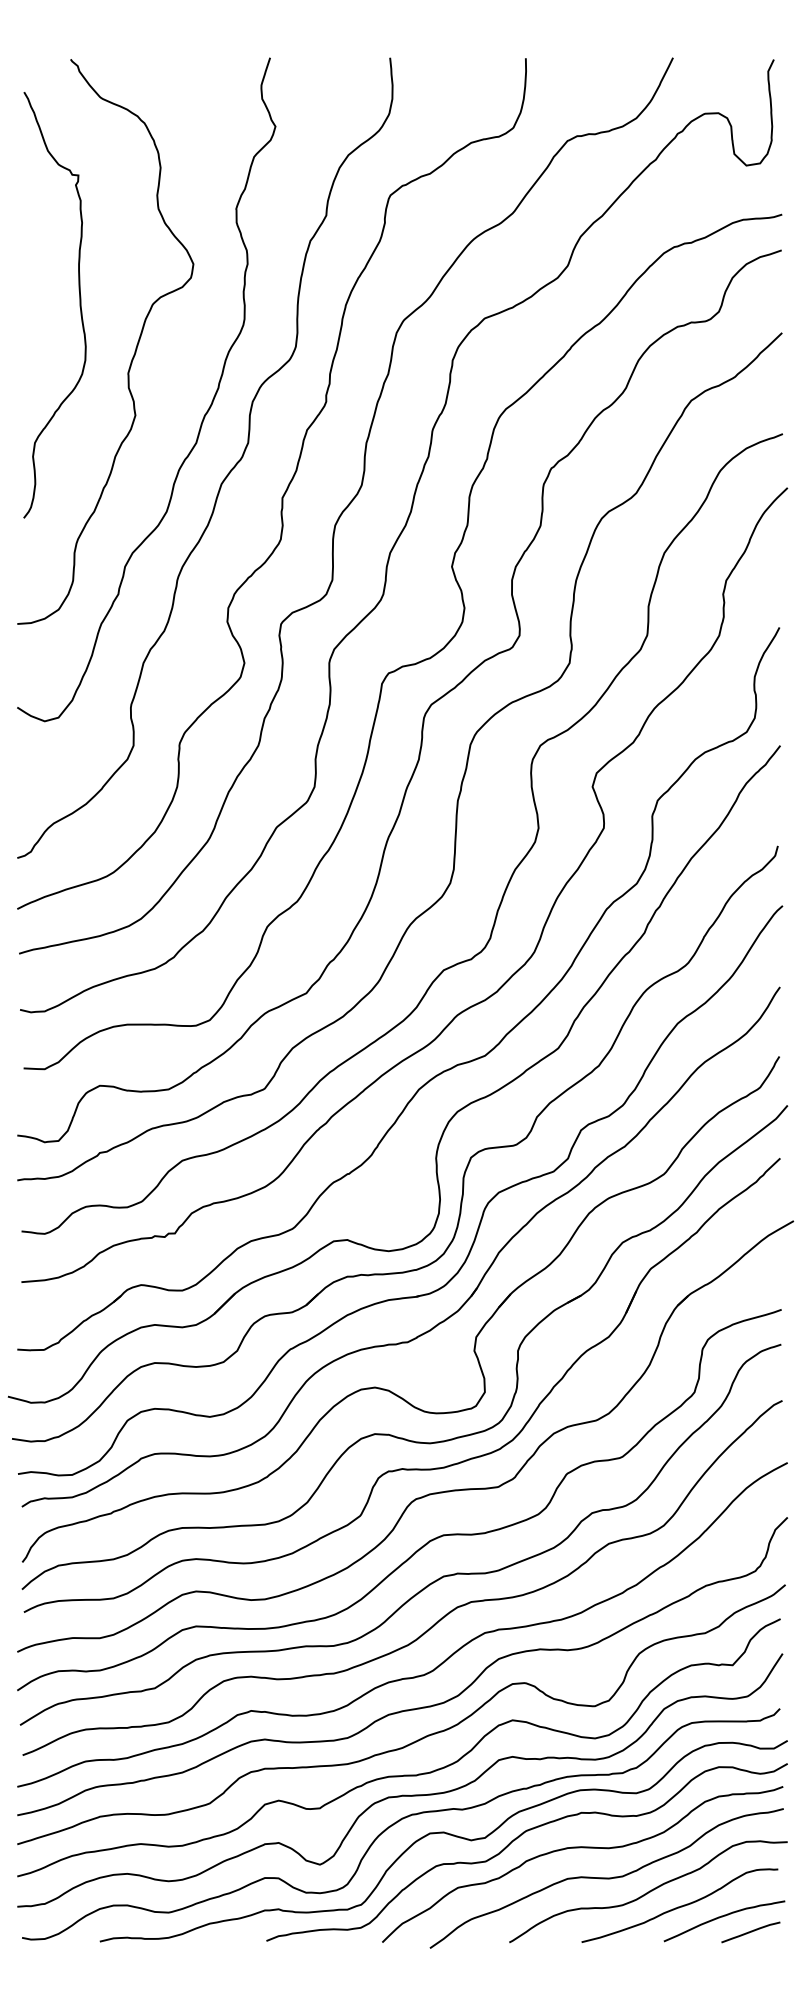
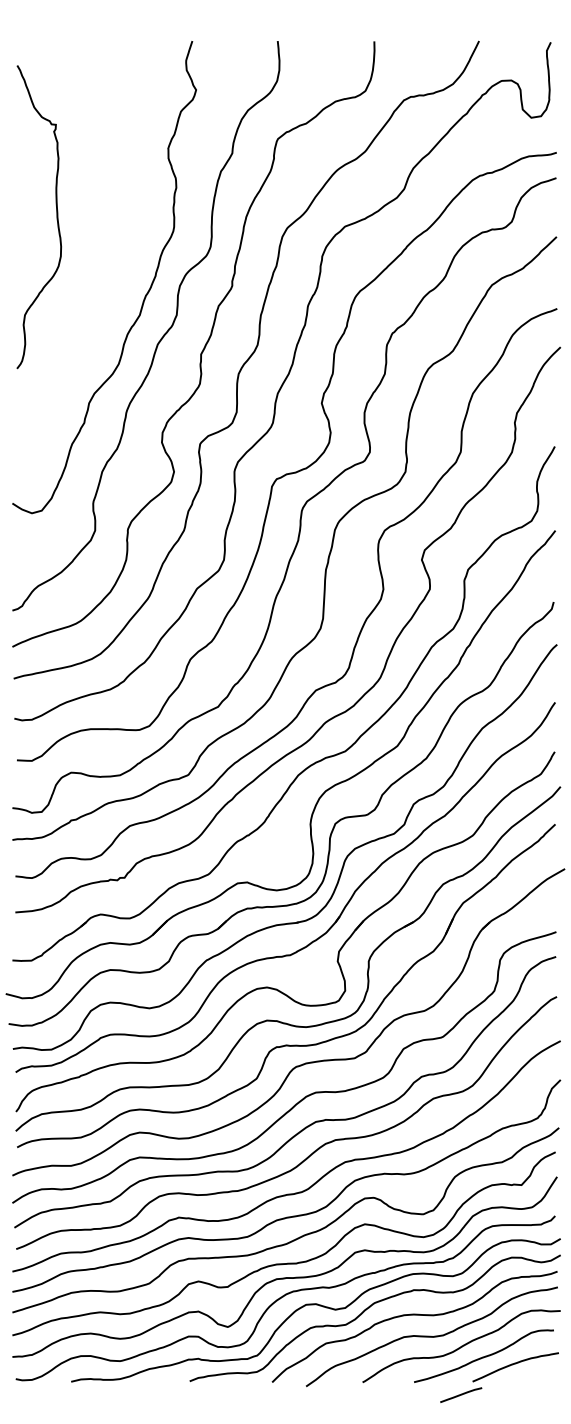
curve: (135, 347) -> (96, 247), removed
curve: (750, 1932) -> (460, 1395), moved

